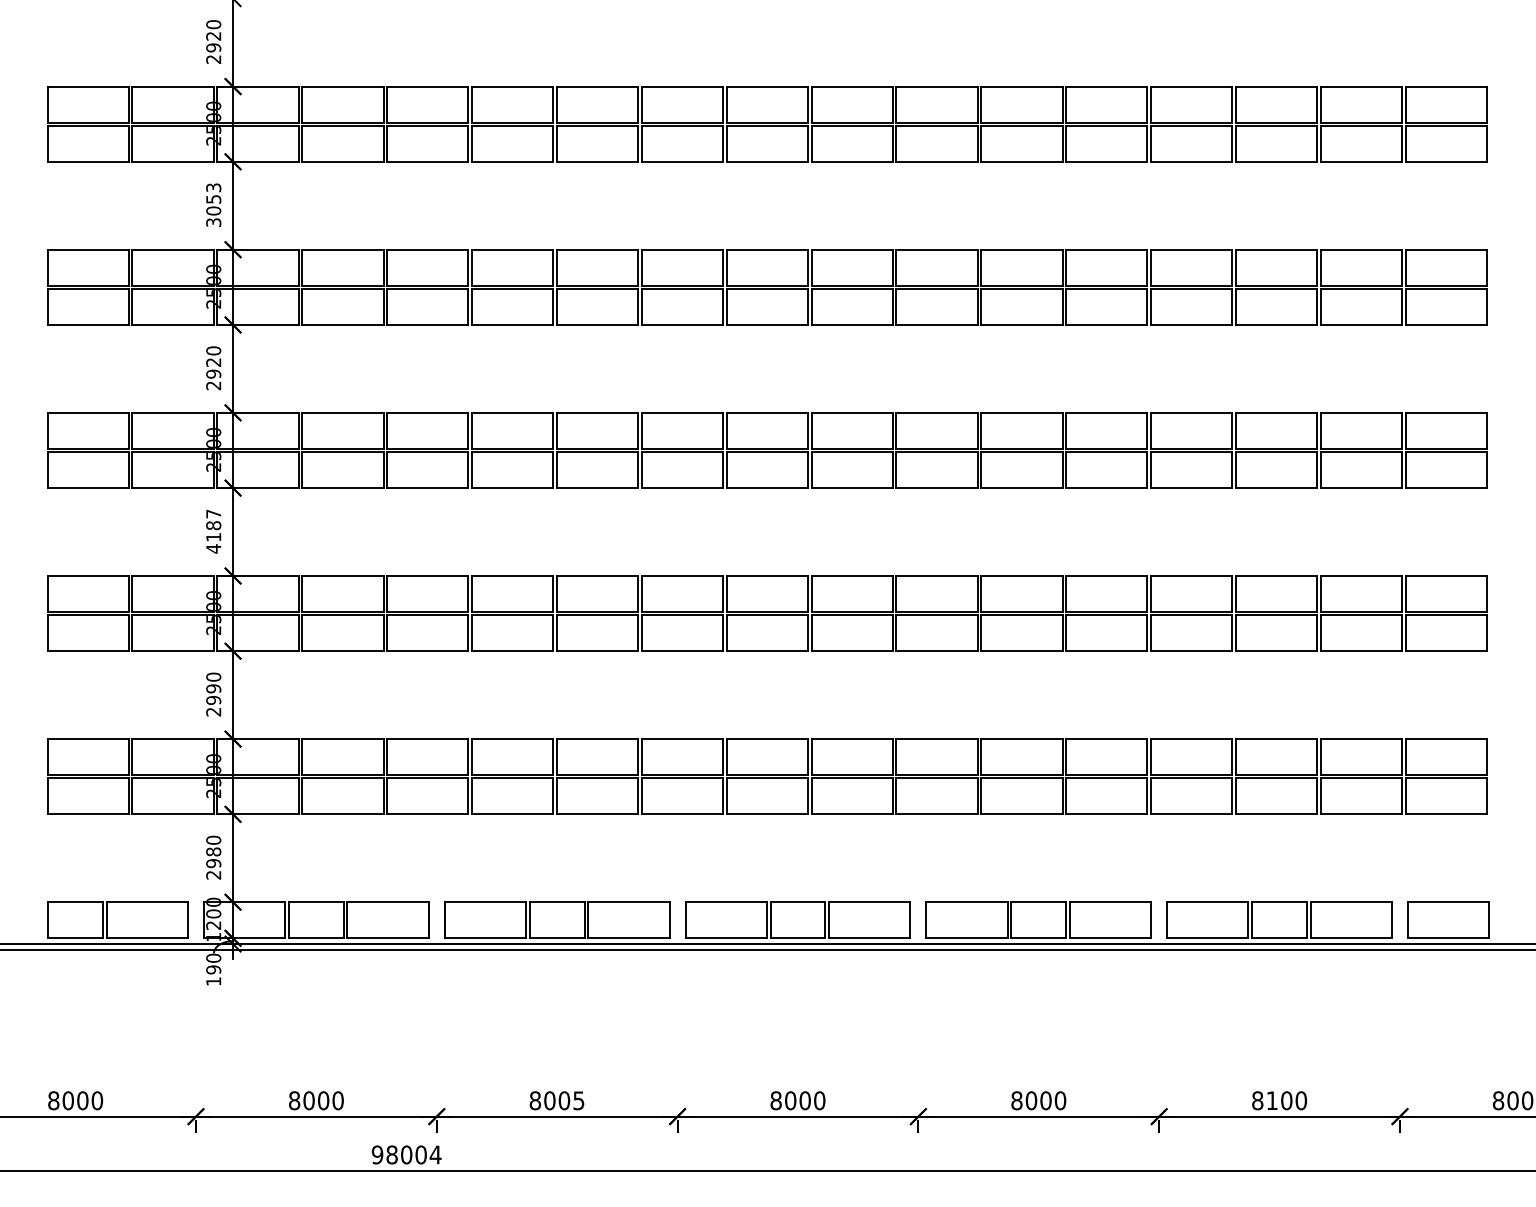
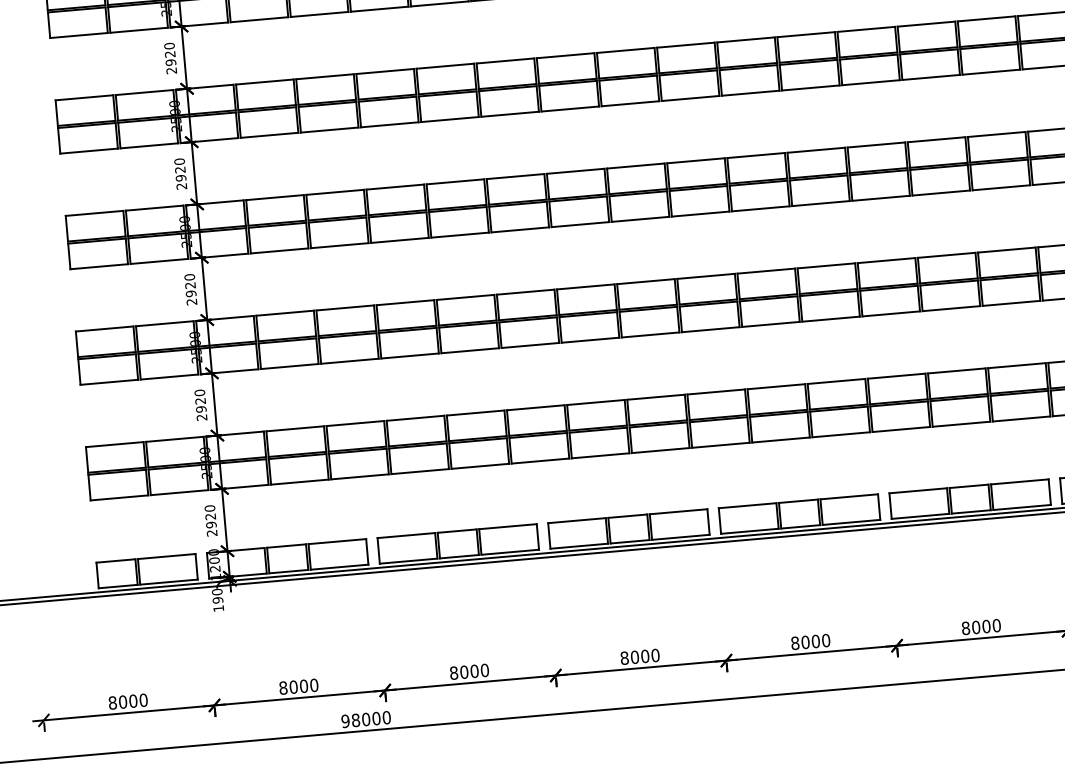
text: (213, 204) -> (170, 58), 3053 -> 2920
text: (213, 531) -> (190, 289), 4187 -> 2920
text: (213, 688) -> (200, 400), 2990 -> 2920
text: (213, 851) -> (210, 516), 2980 -> 2920
text: (578, 1100) -> (484, 670), 8005 -> 8000
text: (1271, 1100) -> (975, 627), 8100 -> 8000
text: (435, 1154) -> (386, 717), 98004 -> 98000

